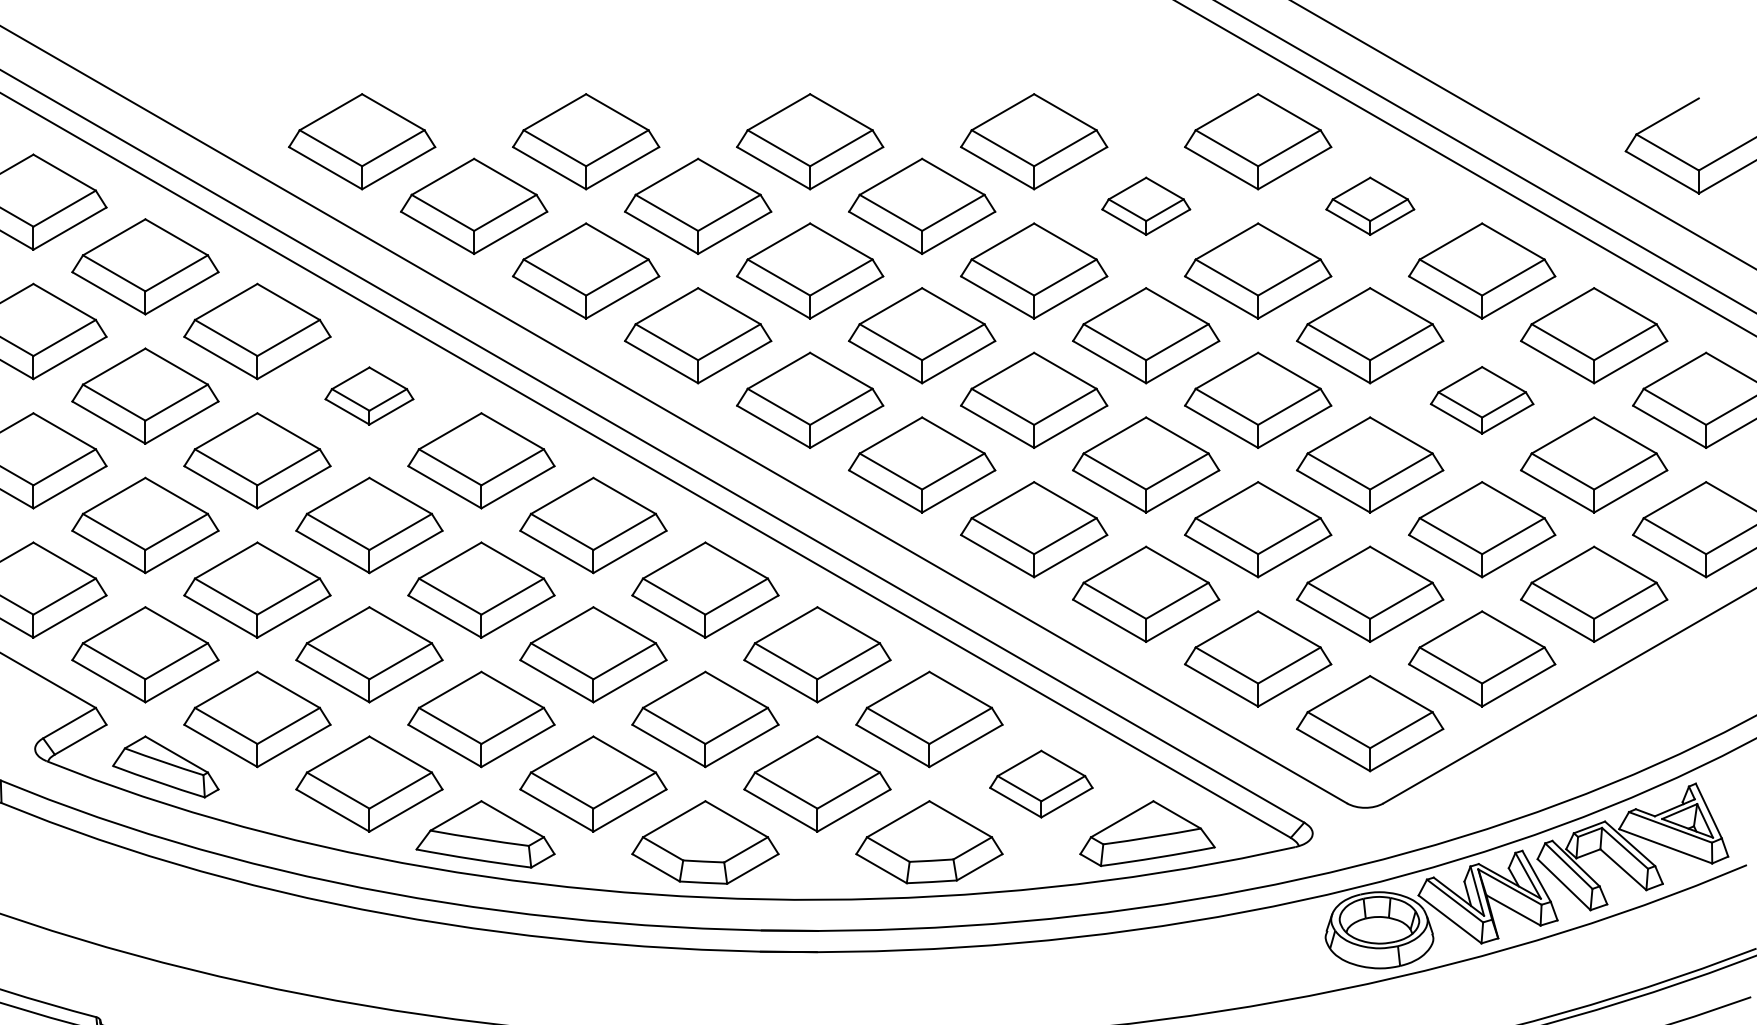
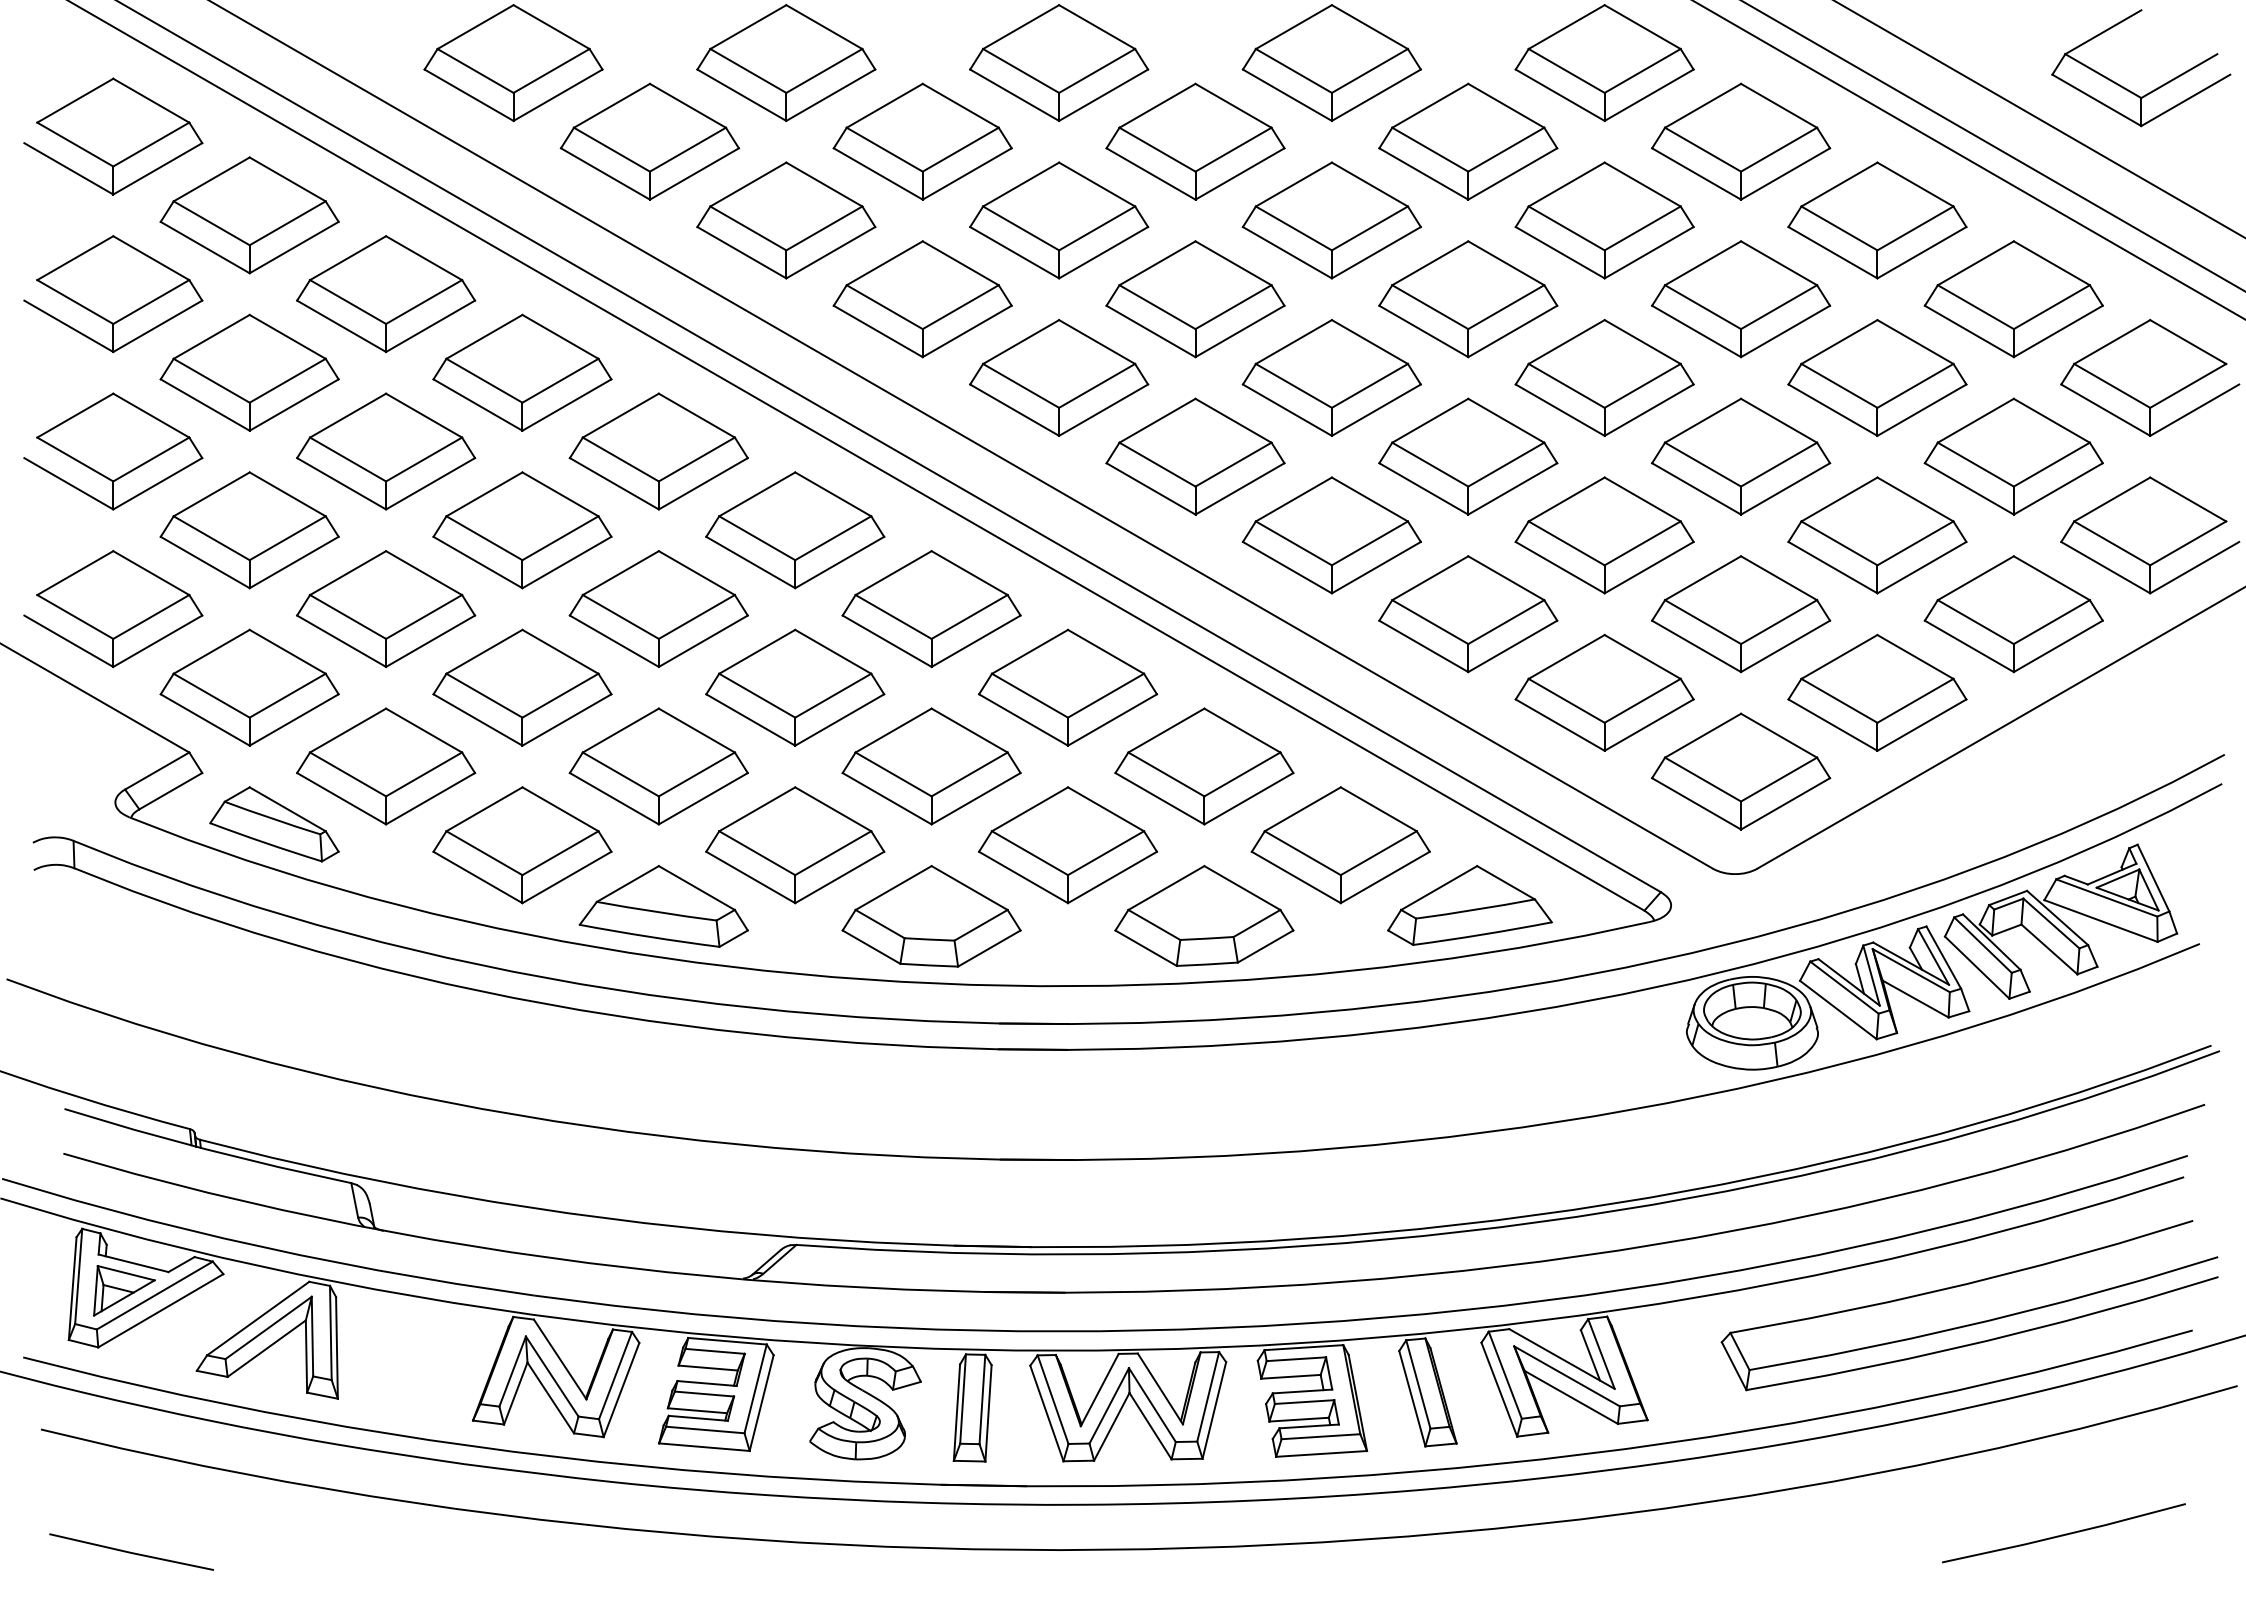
part: (1146, 206) -> (1468, 141), size x1.67
part: (1370, 206) -> (1741, 141), size x1.67
part: (369, 395) -> (522, 372), size x1.67
part: (1482, 399) -> (1877, 377), size x1.43
part: (1041, 784) -> (1340, 845), size x1.43

